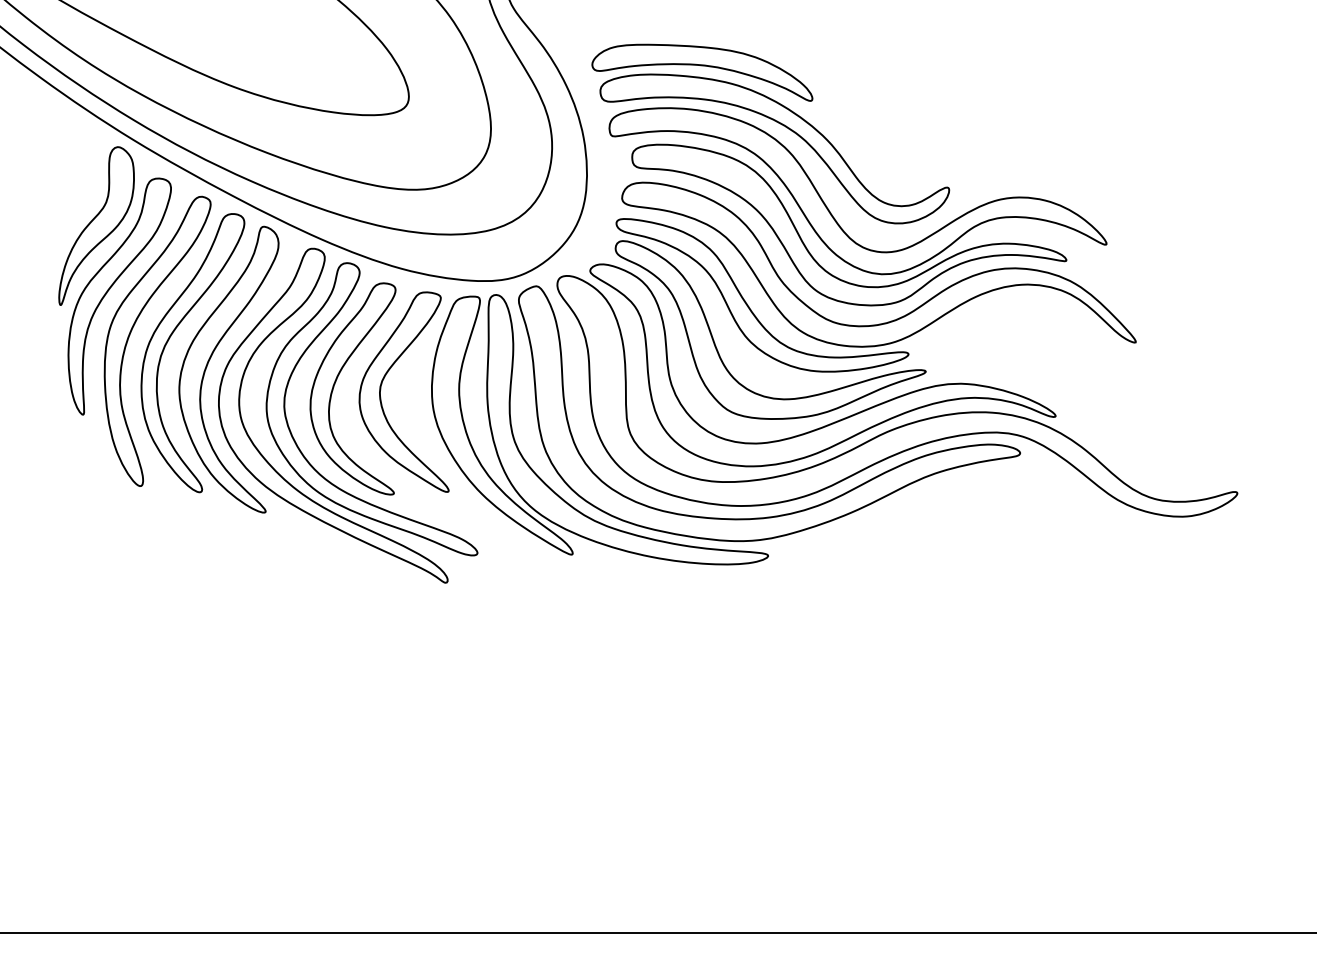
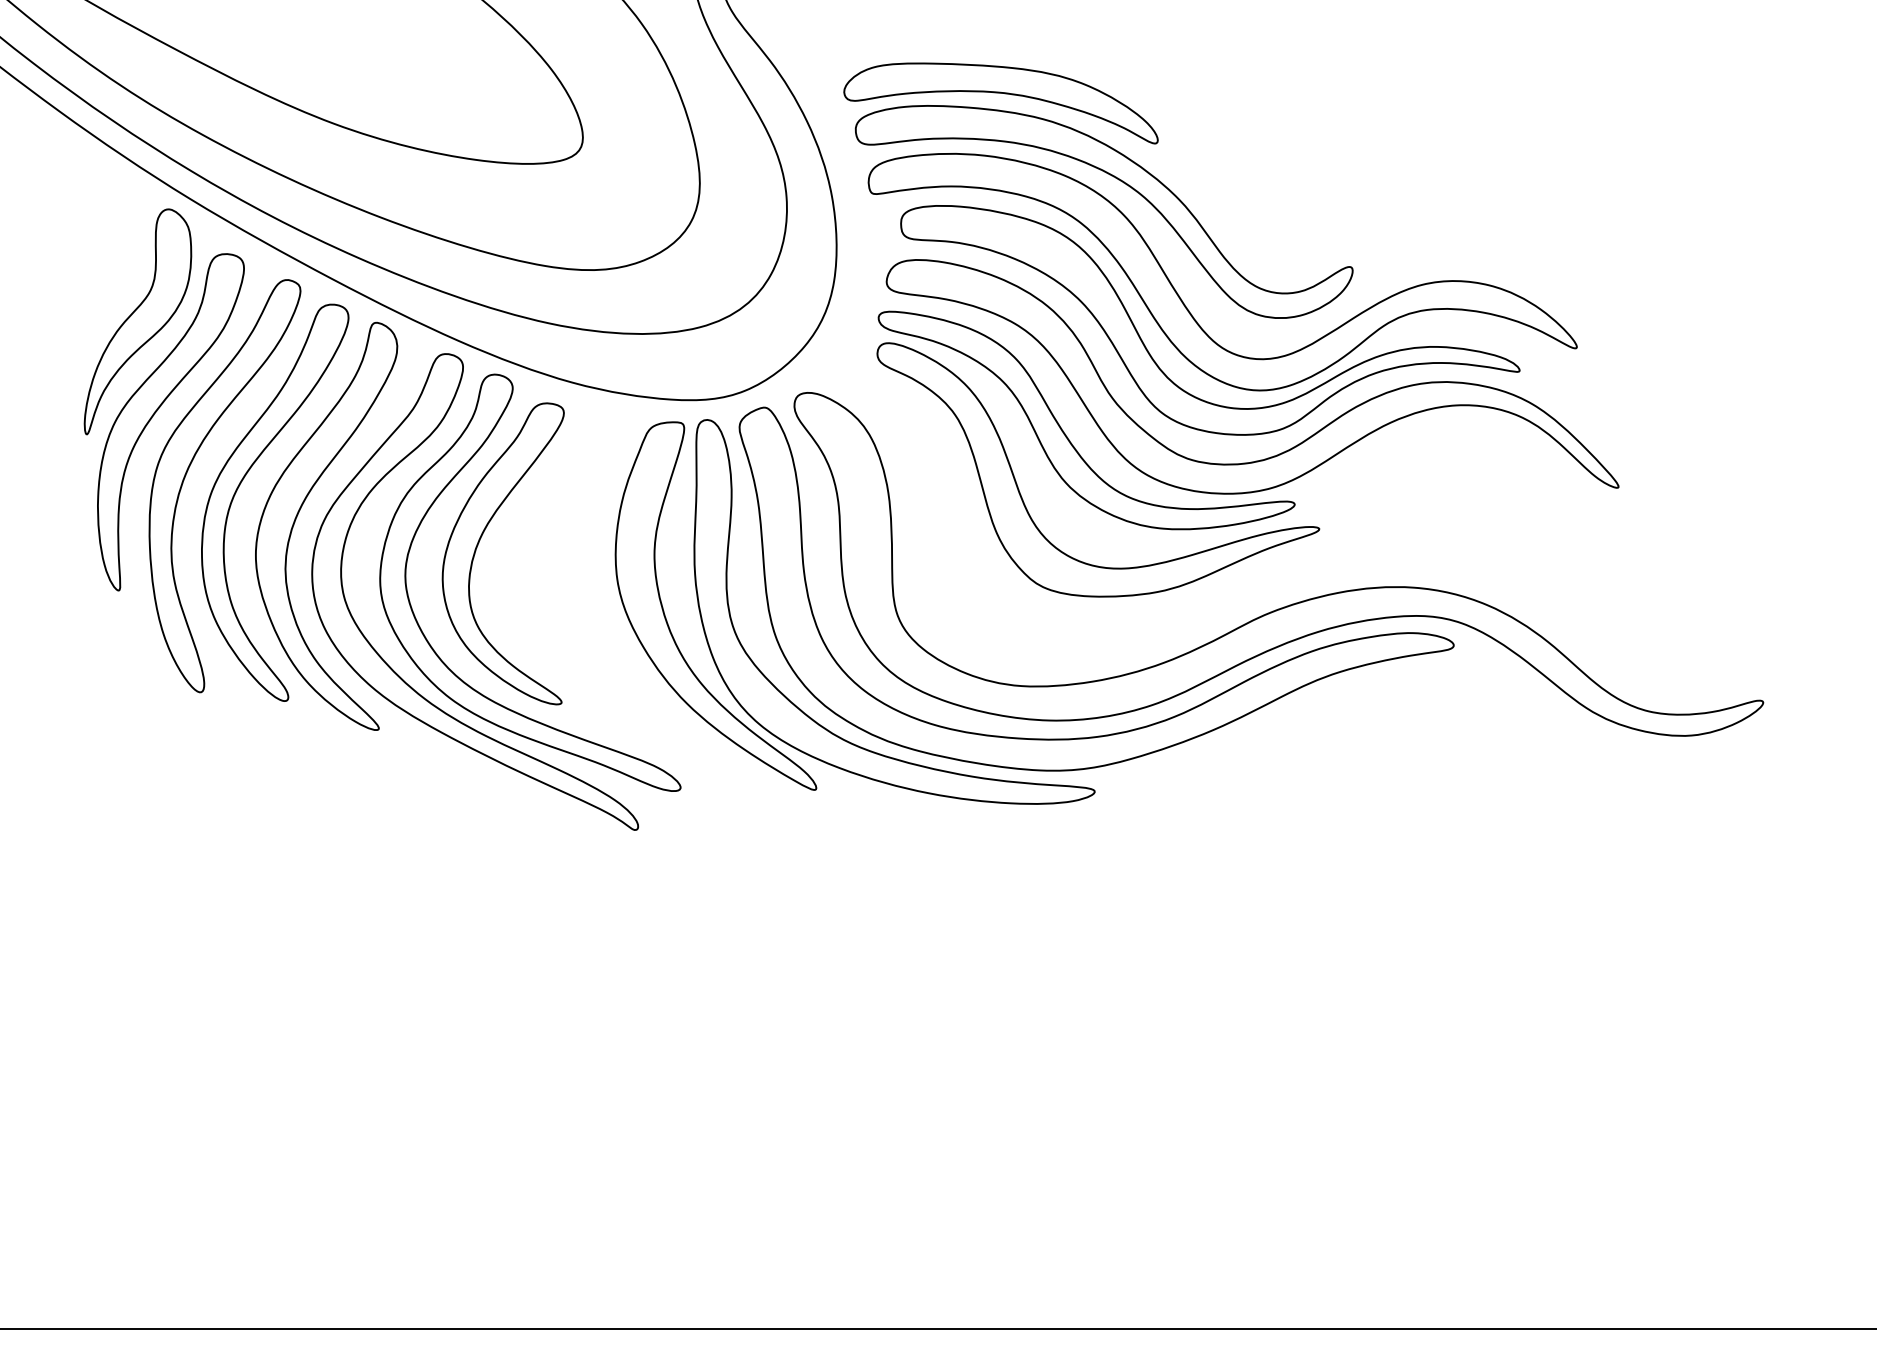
part: (381, 387) -> (543, 552), removed
part: (843, 418) -> (1202, 595), removed

